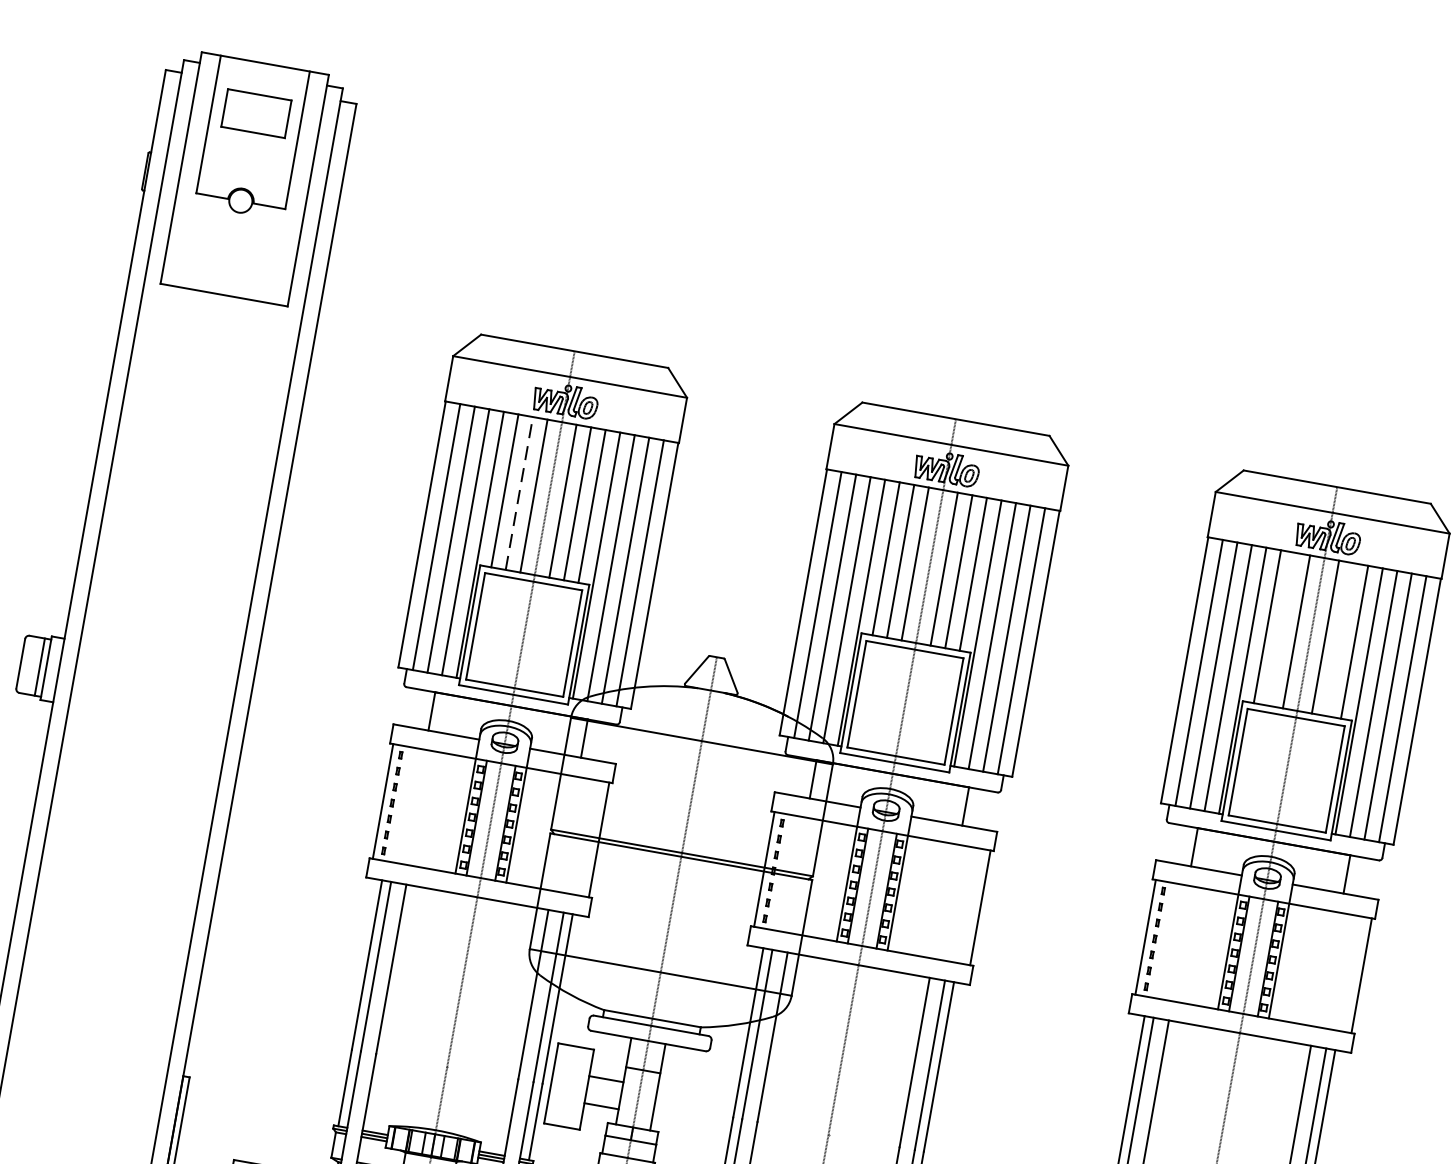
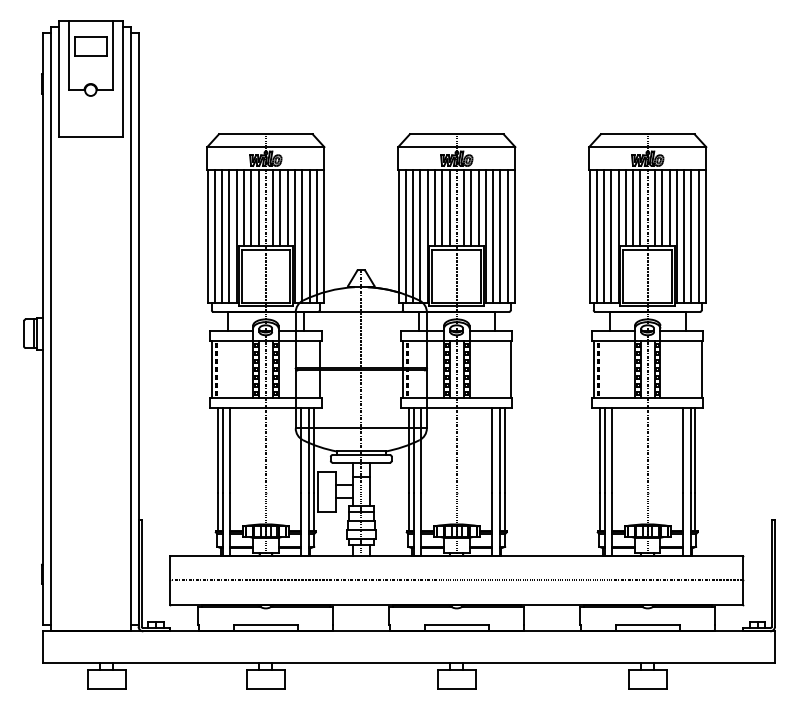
line: (520, 492) -> (251, 207), dashed -> solid
line: (1282, 628) -> (633, 207), added
line: (1340, 638) -> (662, 207), added

